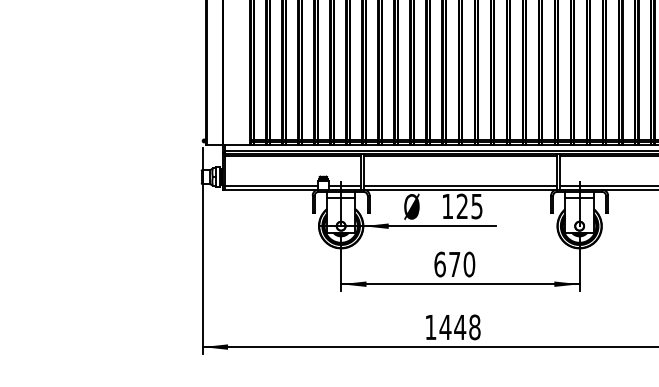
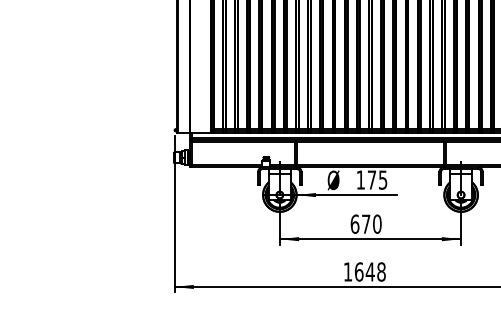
text: (461, 205) -> (371, 179), 125 -> 175
text: (444, 326) -> (358, 271), 1448 -> 1648

